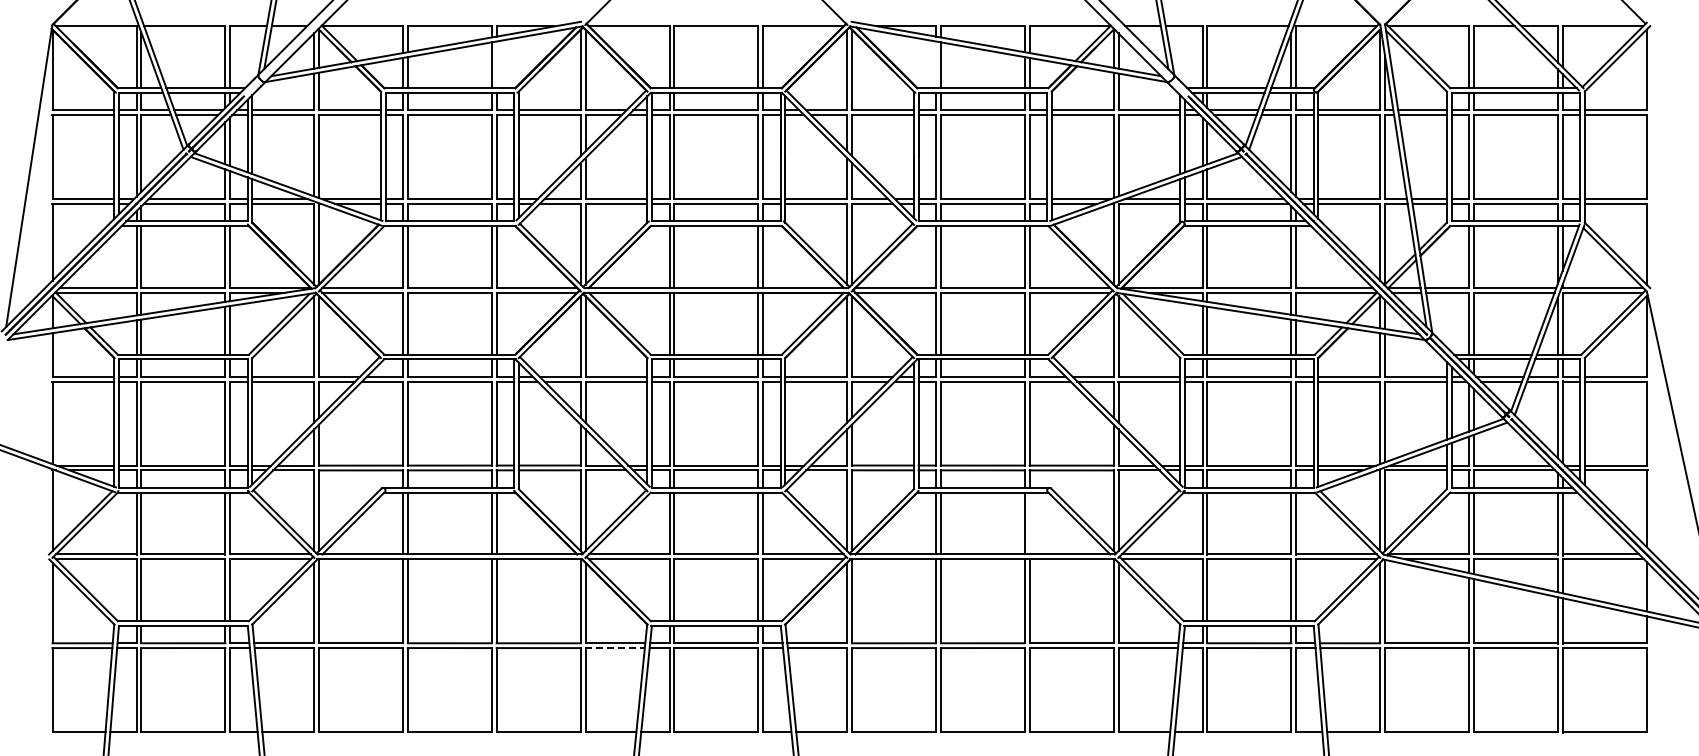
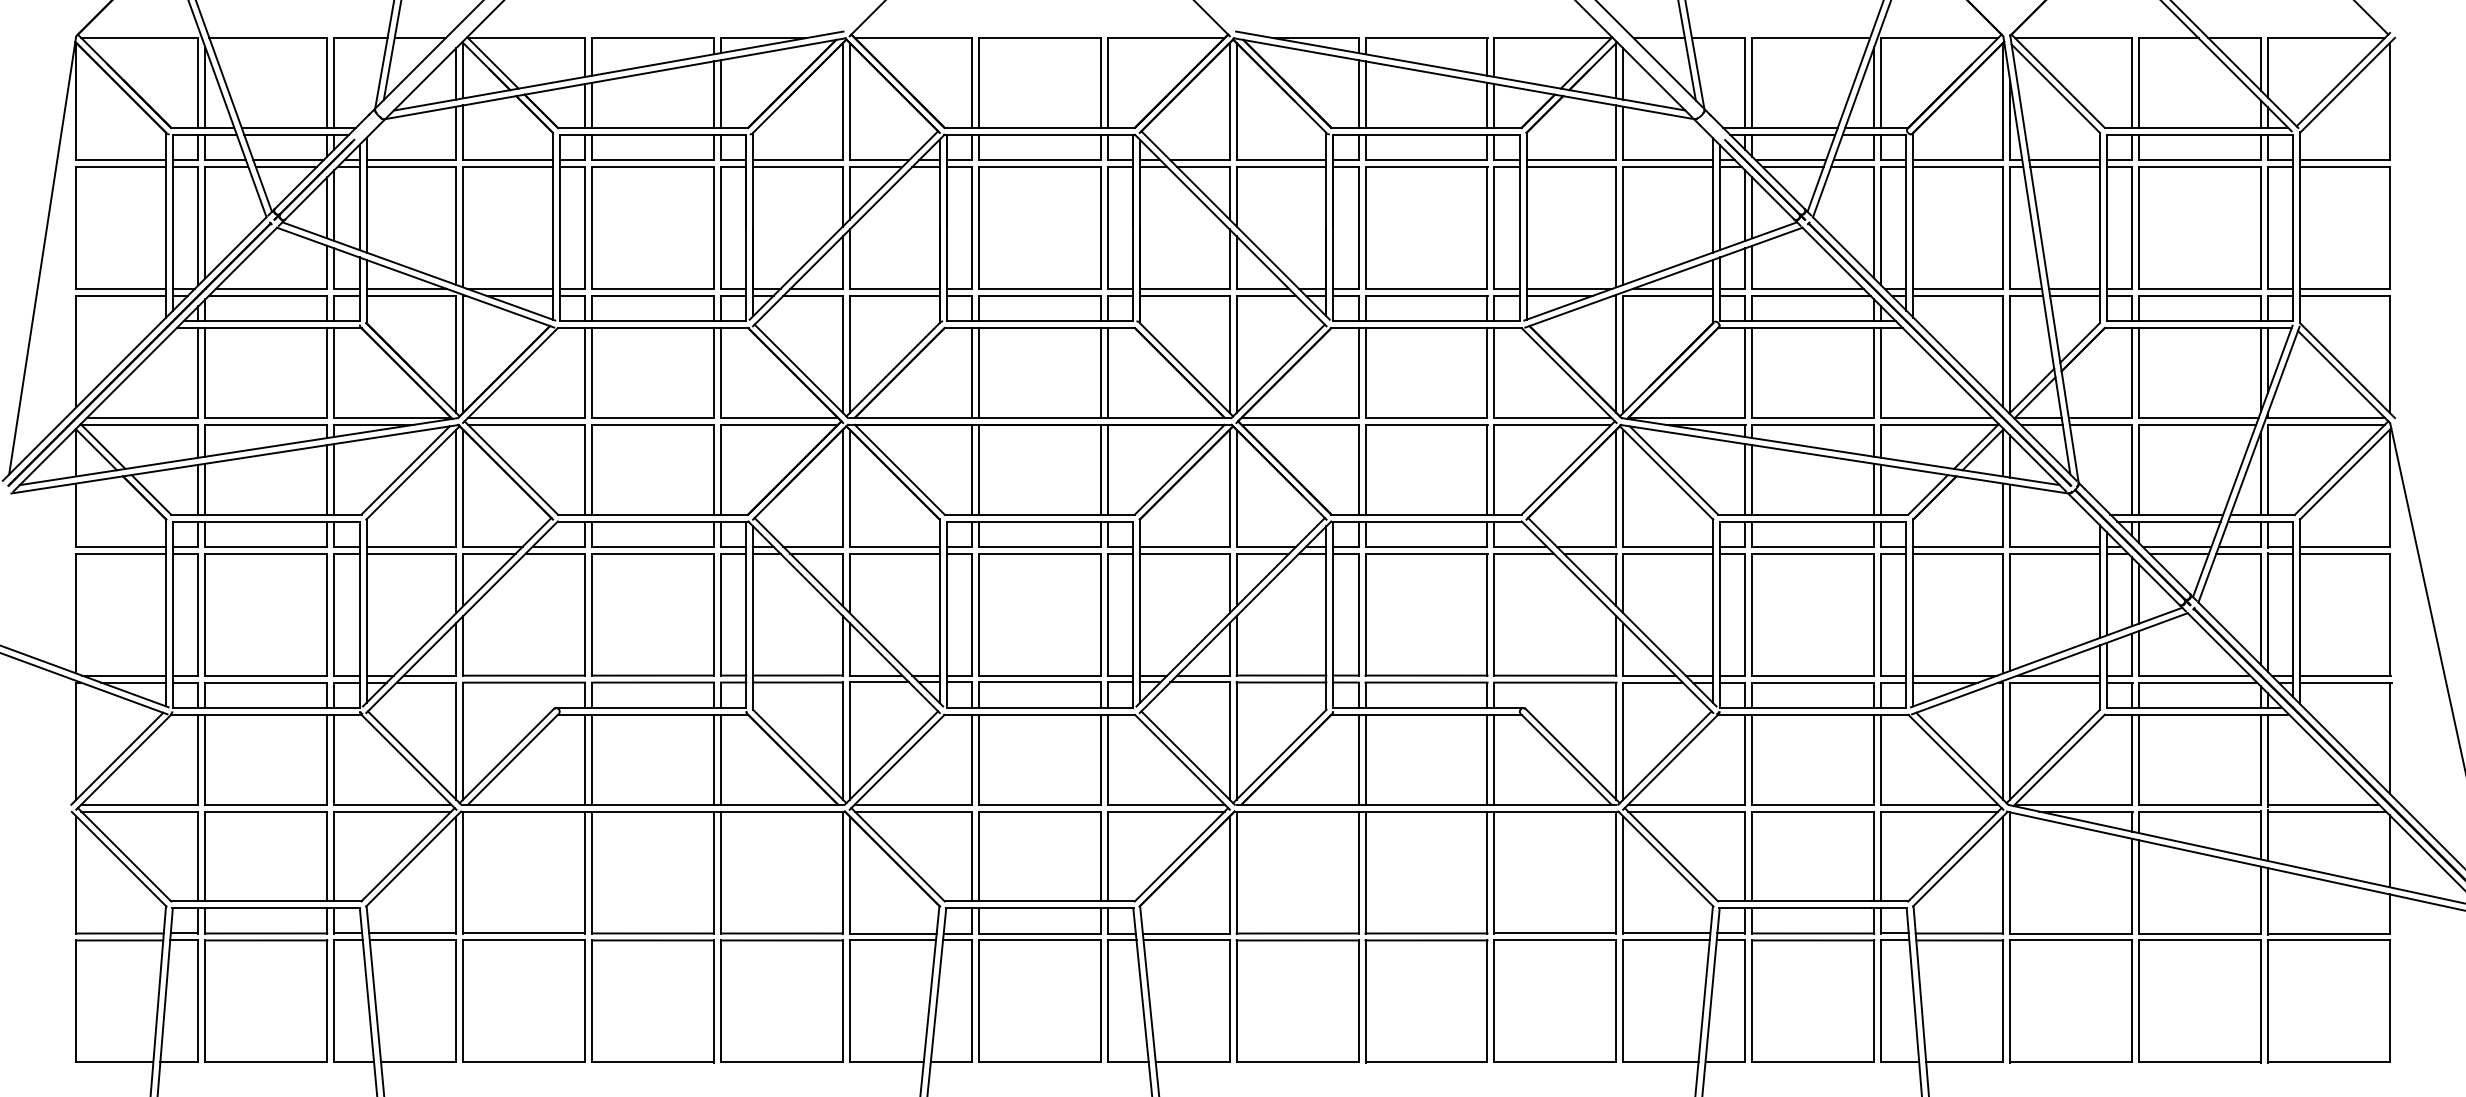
line: (496, 64) -> (720, 93), added
line: (936, 64) -> (1359, 93), added
line: (1029, 523) -> (1494, 759), added
line: (615, 648) -> (893, 941), dashed -> solid

